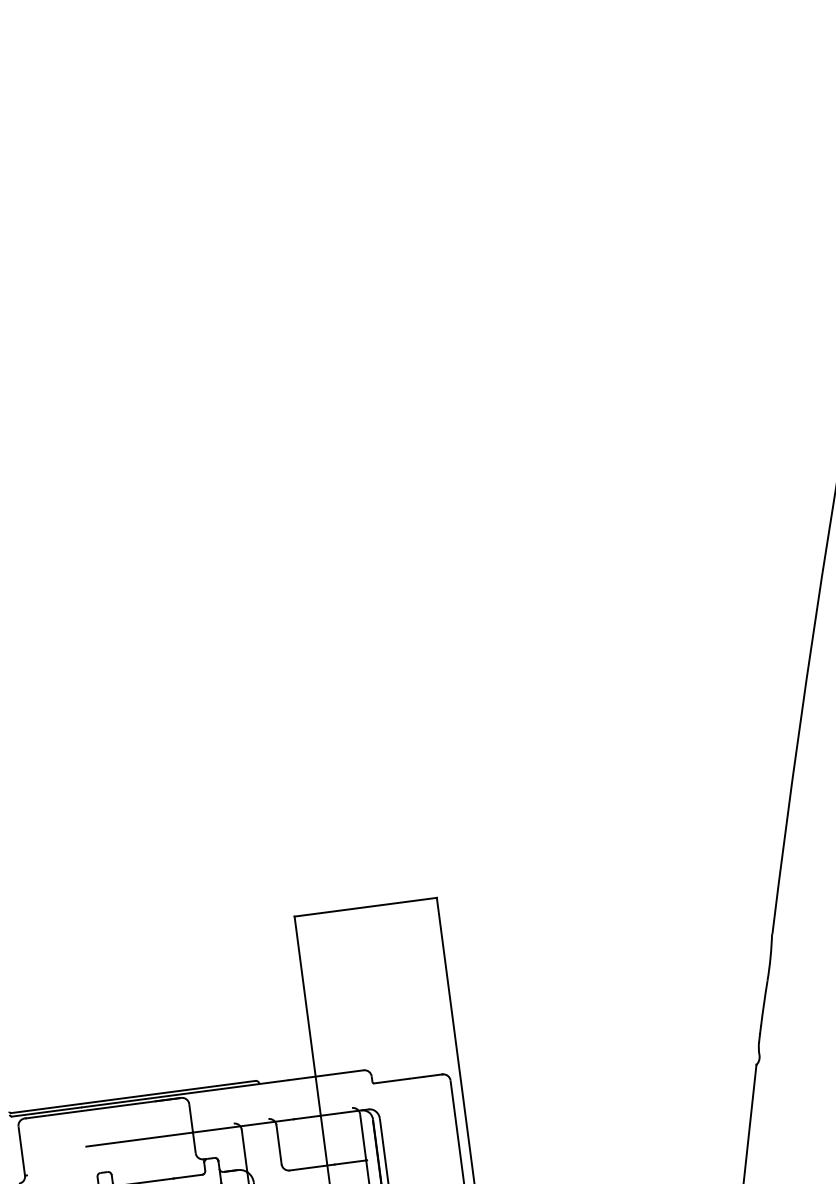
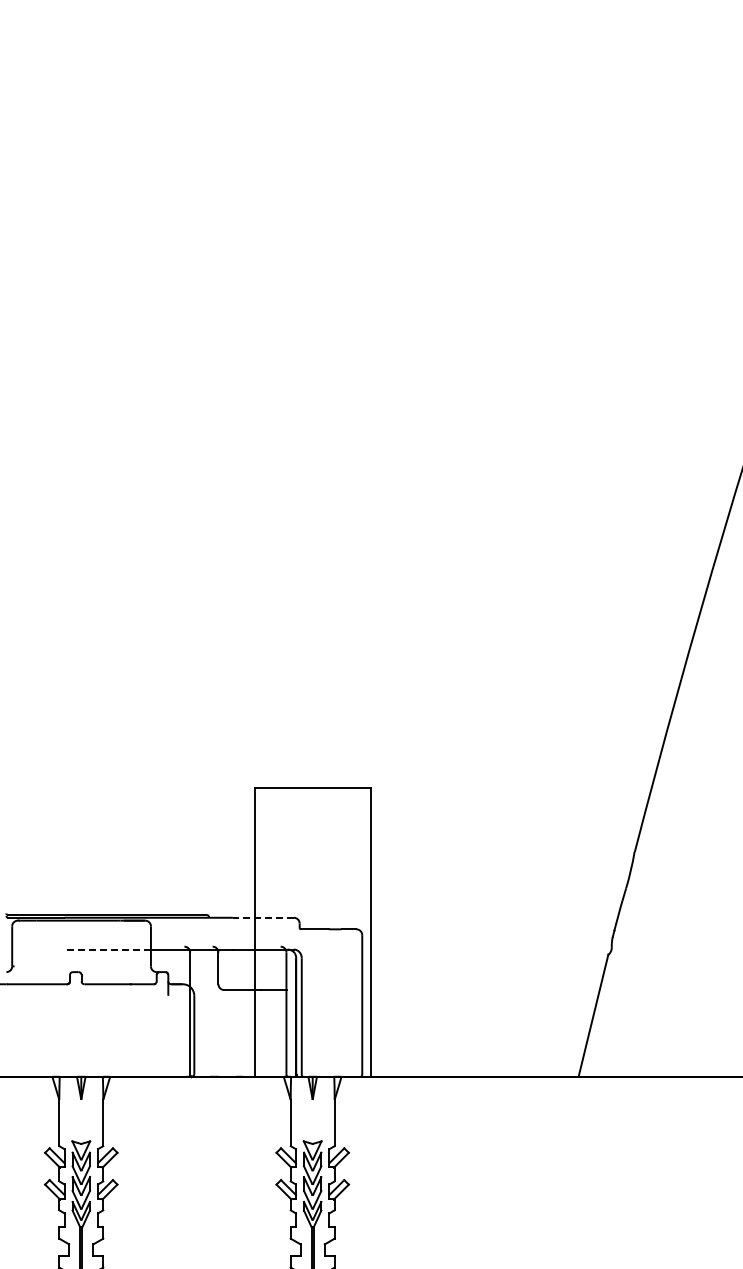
line: (326, 1074) -> (263, 917), solid -> dashed
line: (139, 1139) -> (107, 949), solid -> dashed

